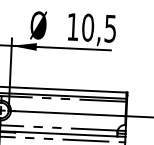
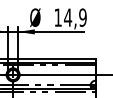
text: (99, 27) -> (75, 17), 10,5 -> 14,9

